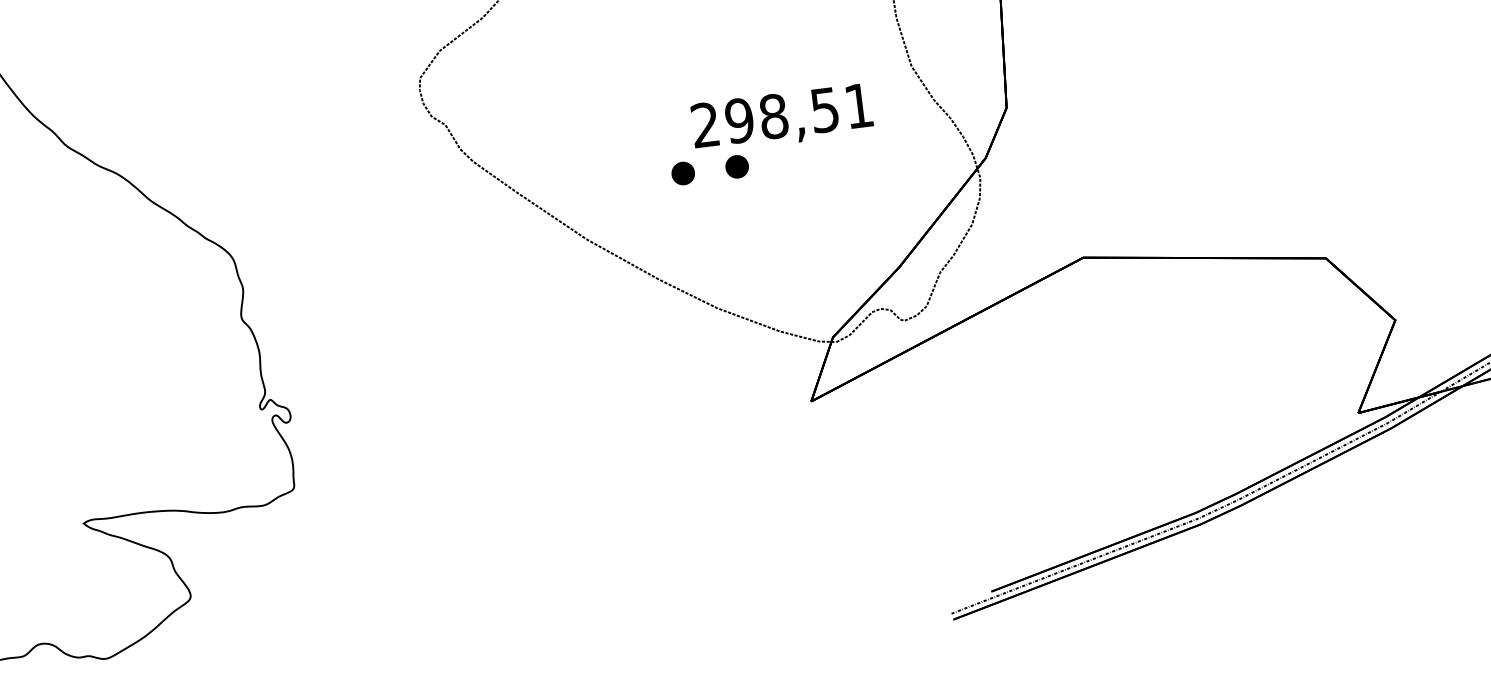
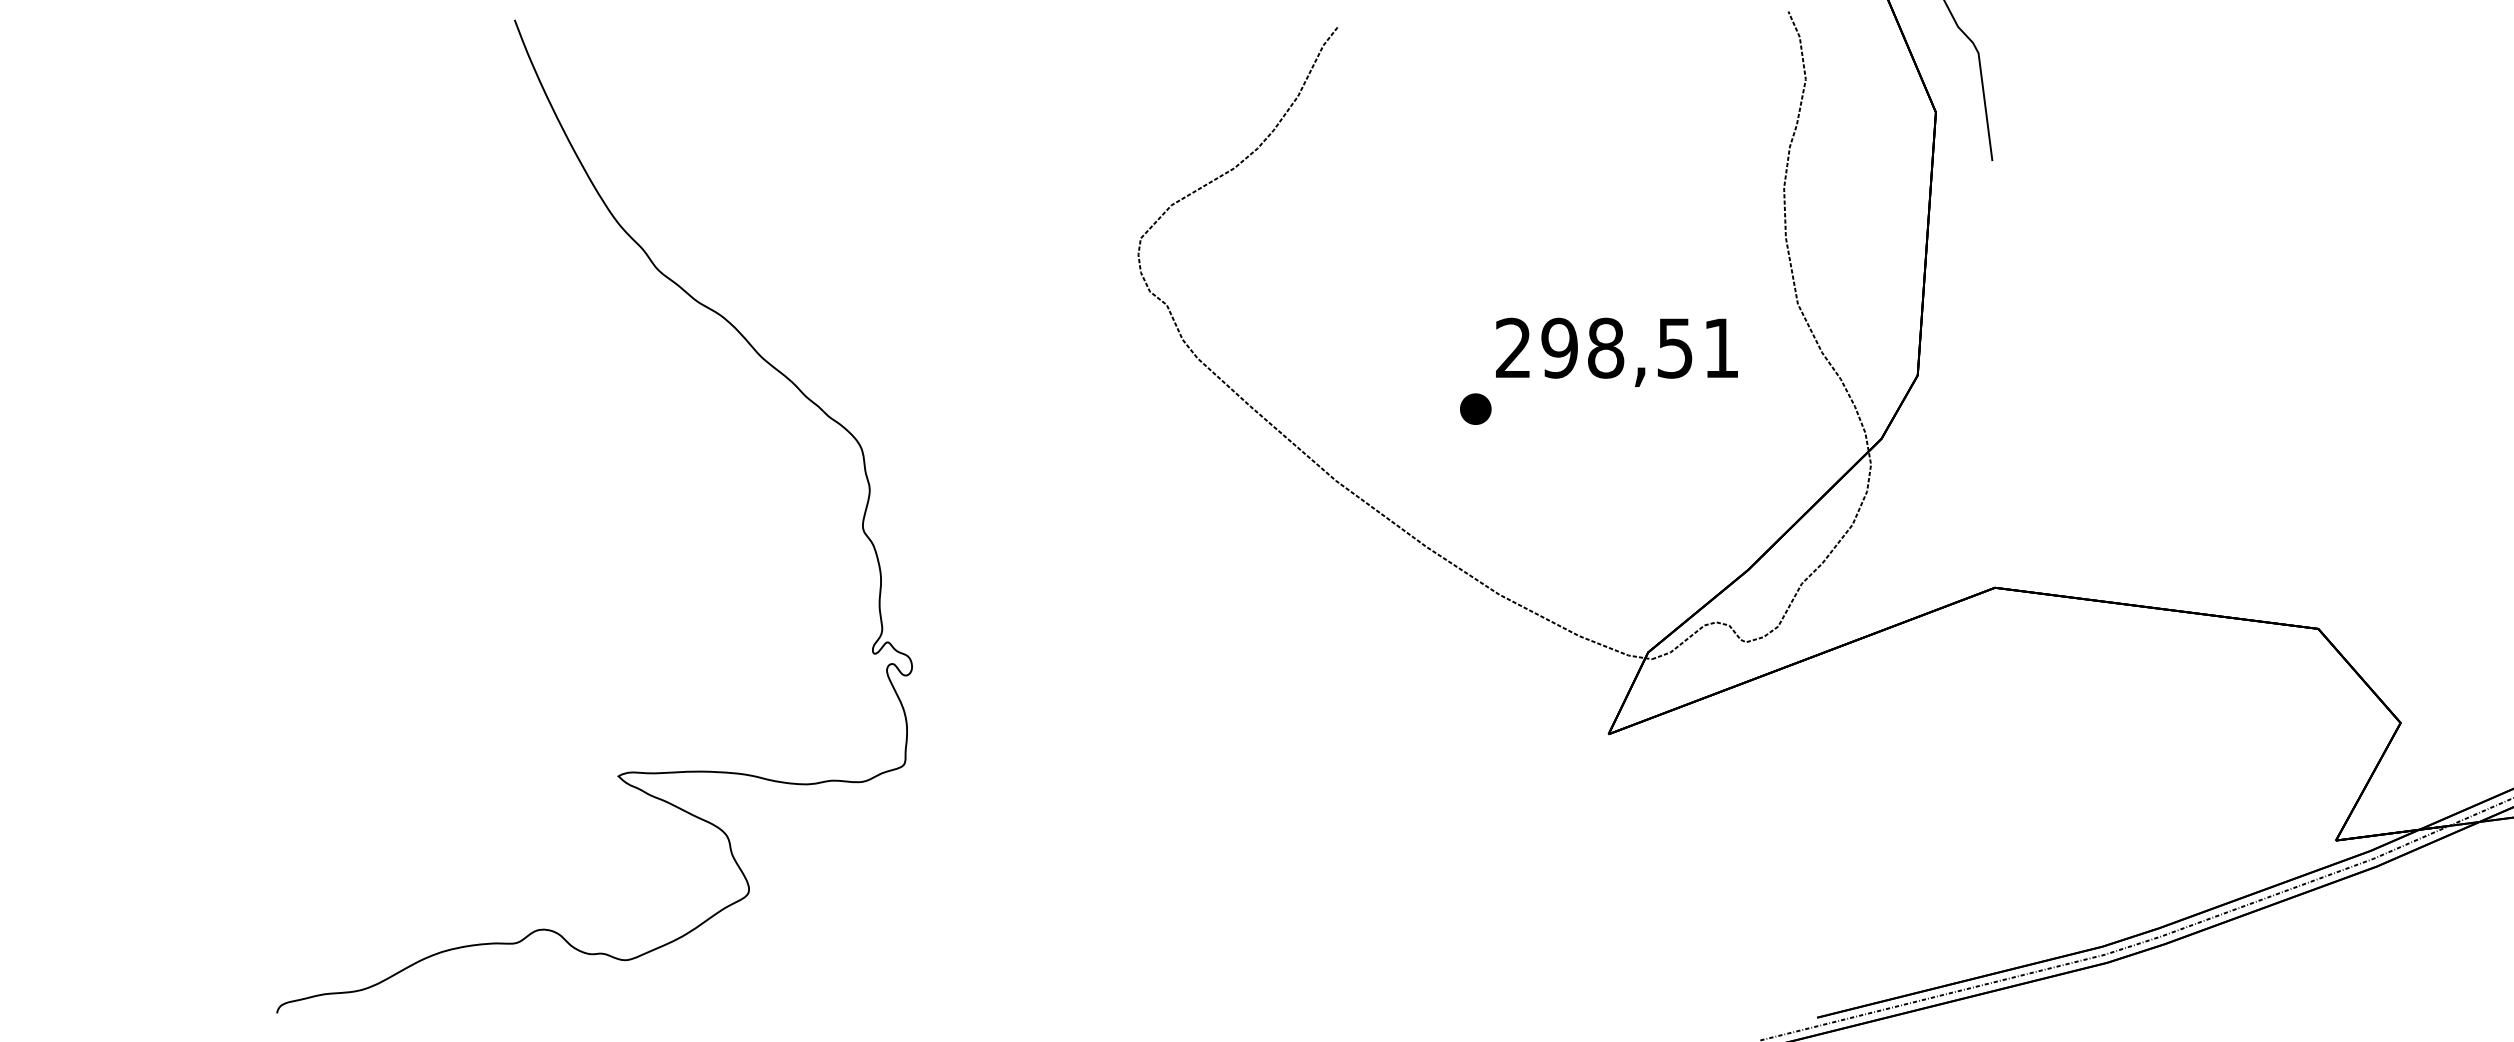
part: (736, 166) -> (1548, 408), removed

